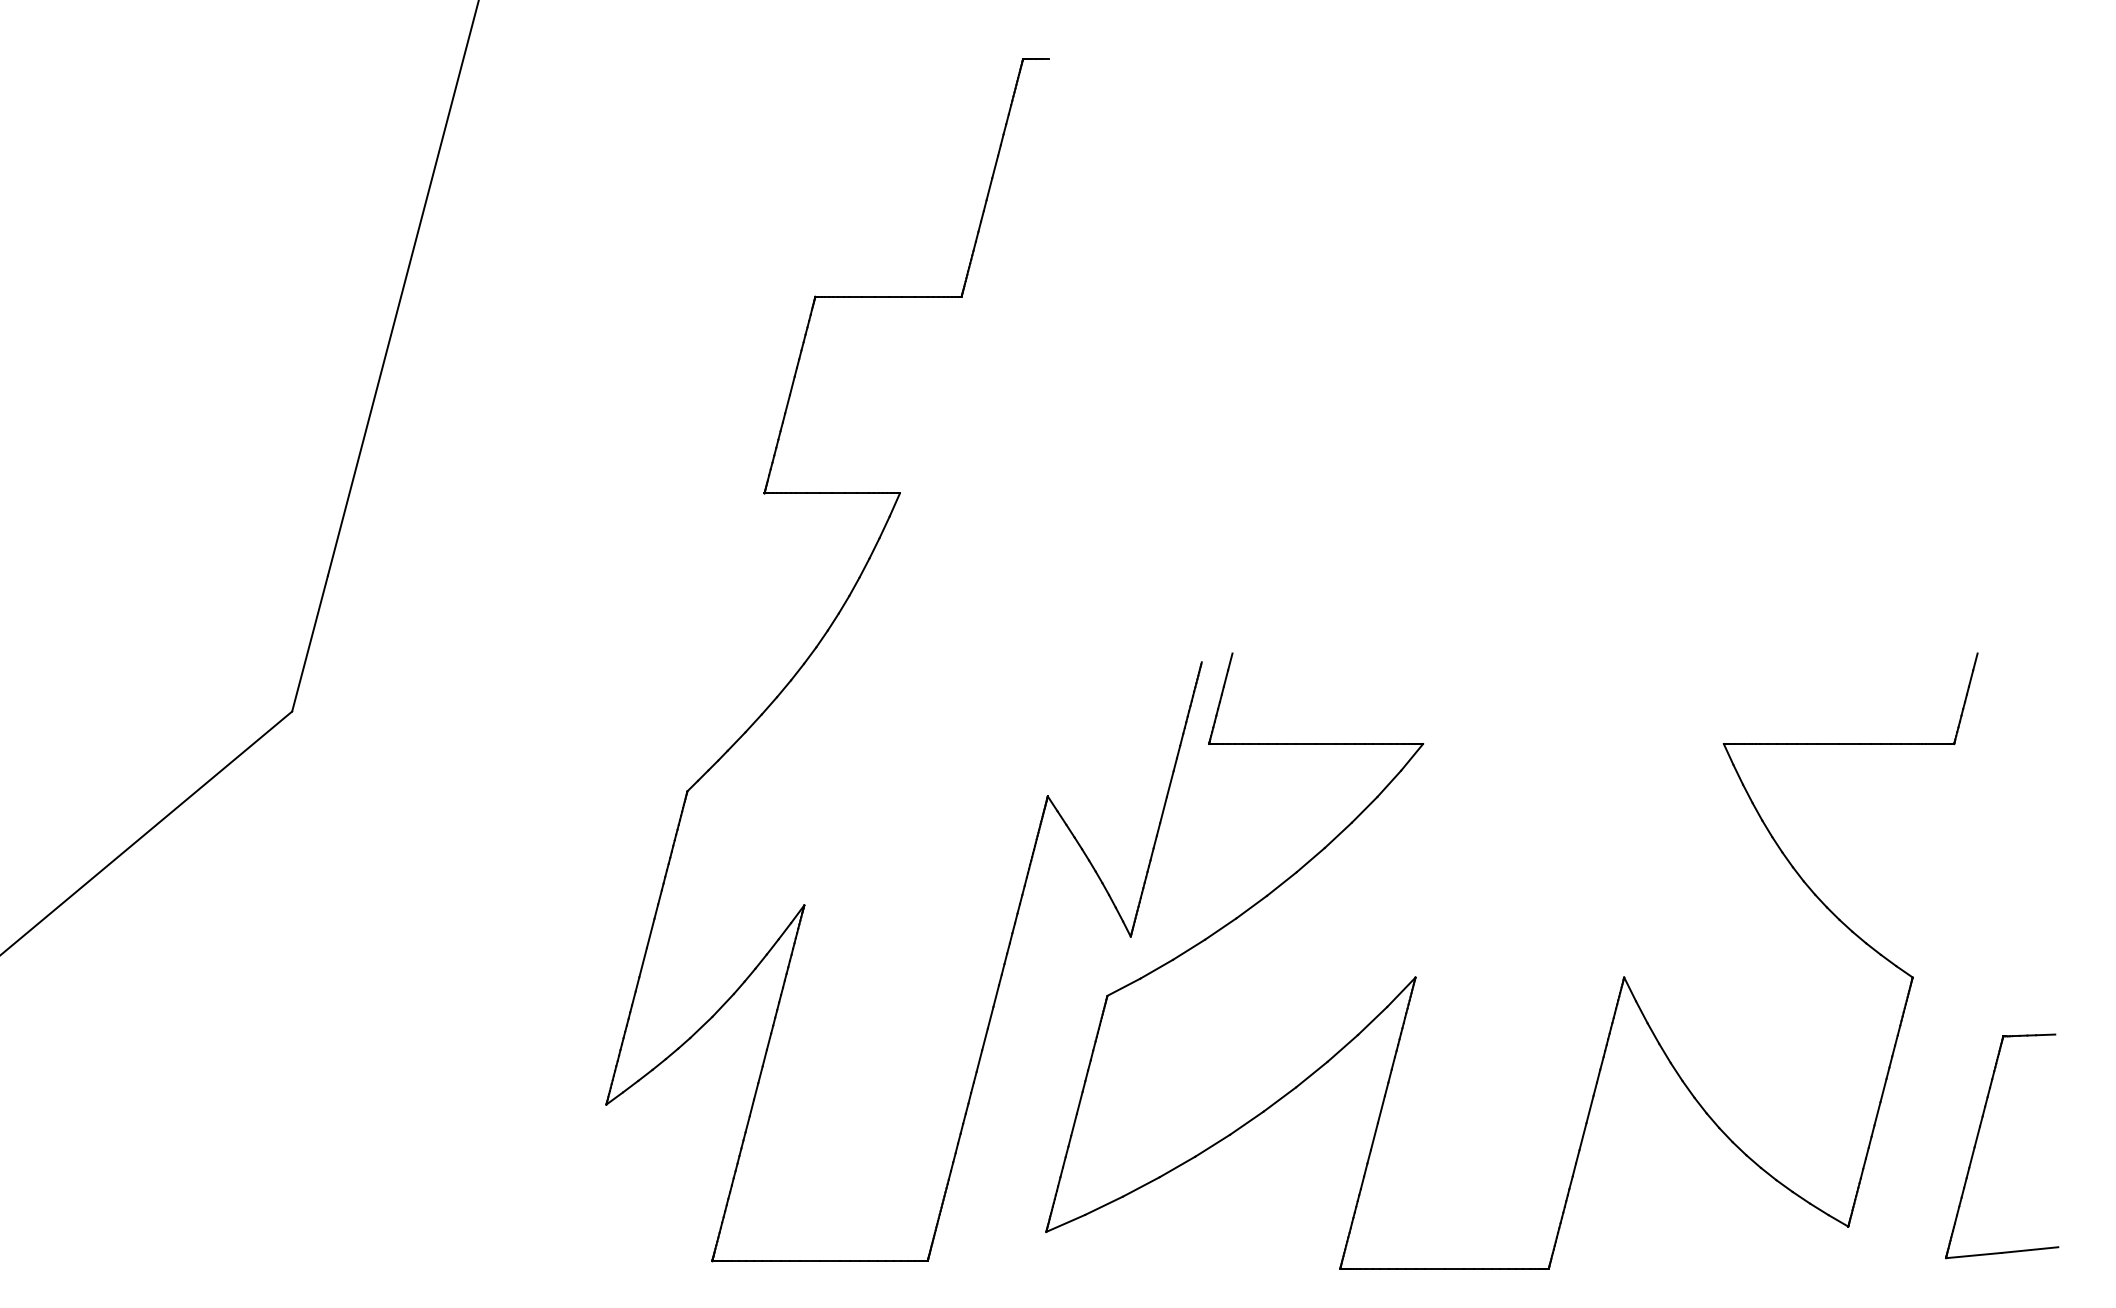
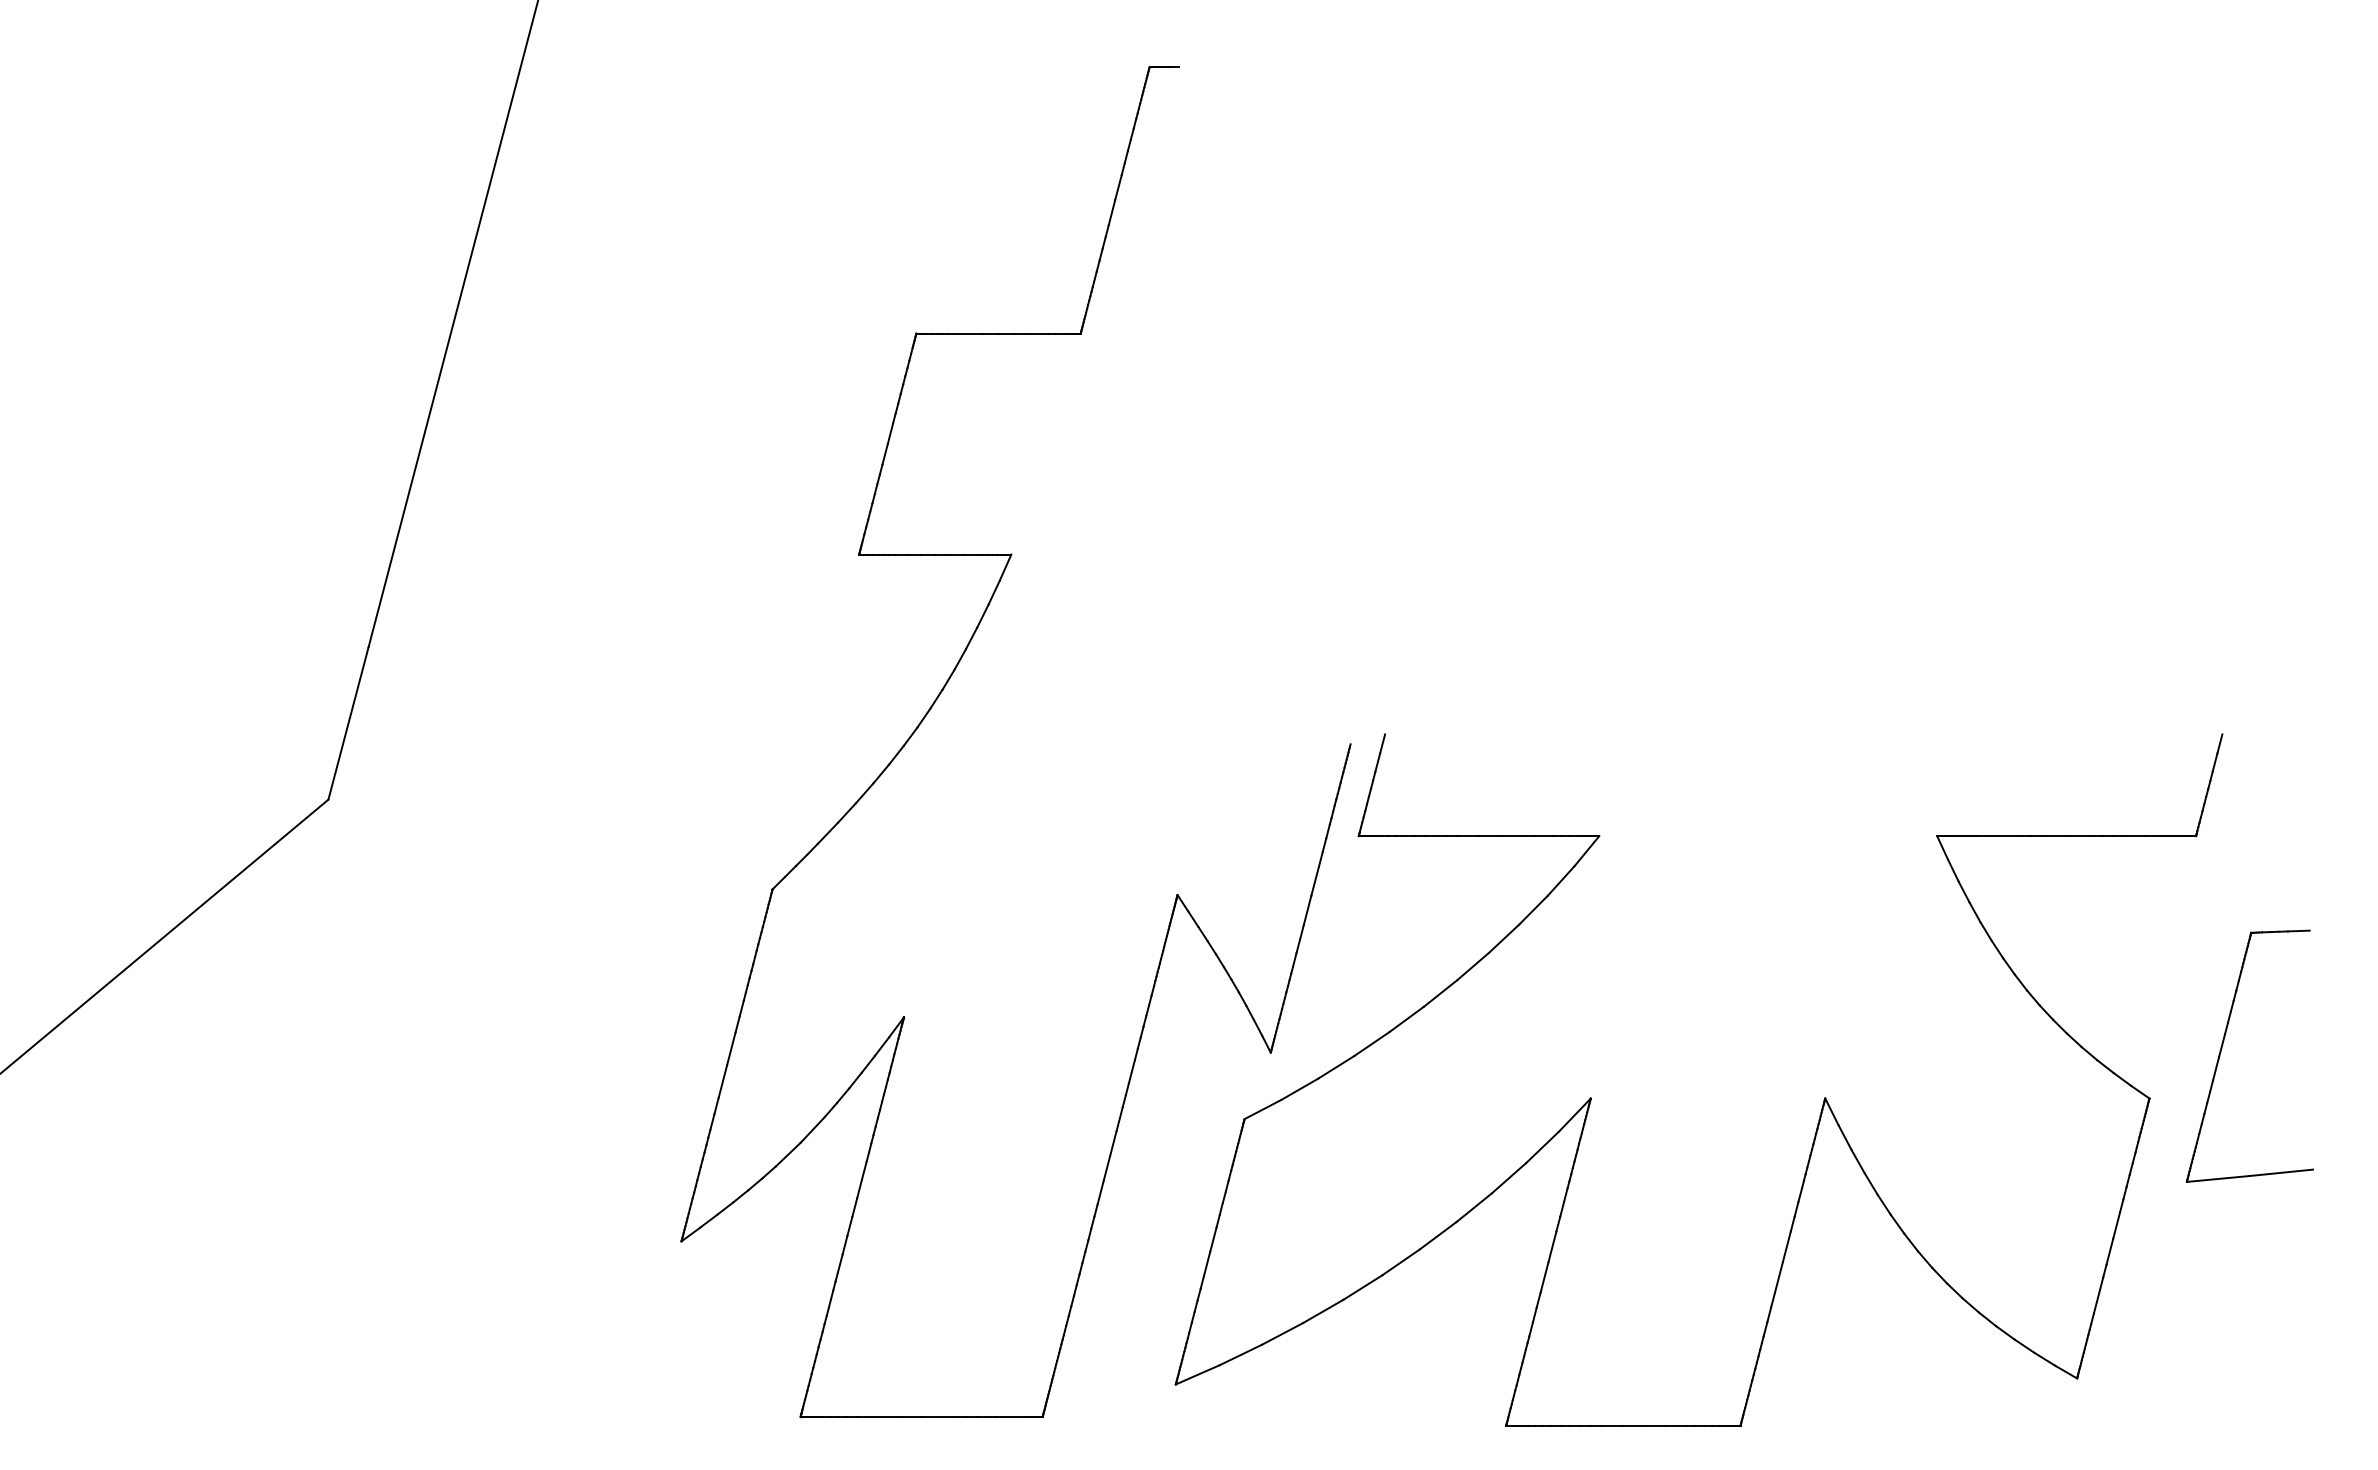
part: (1977, 1139) -> (2222, 1048), moved

